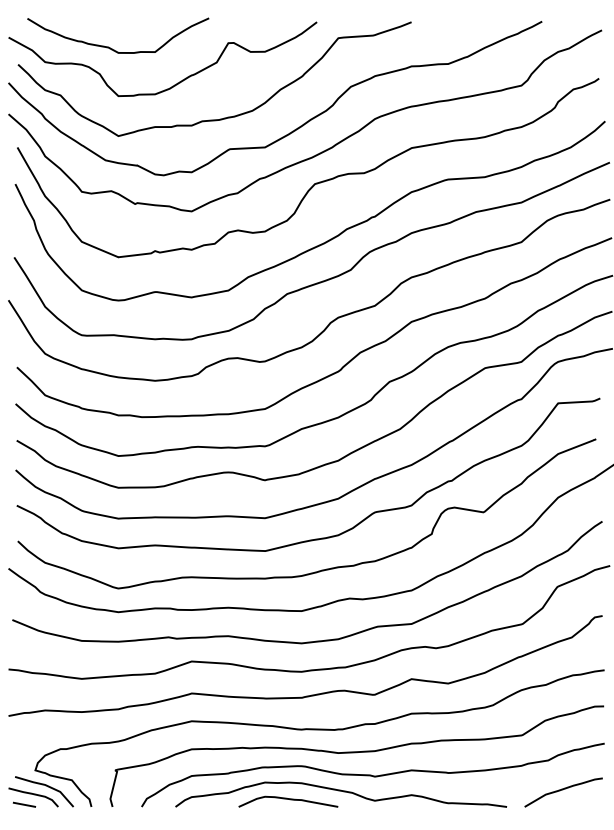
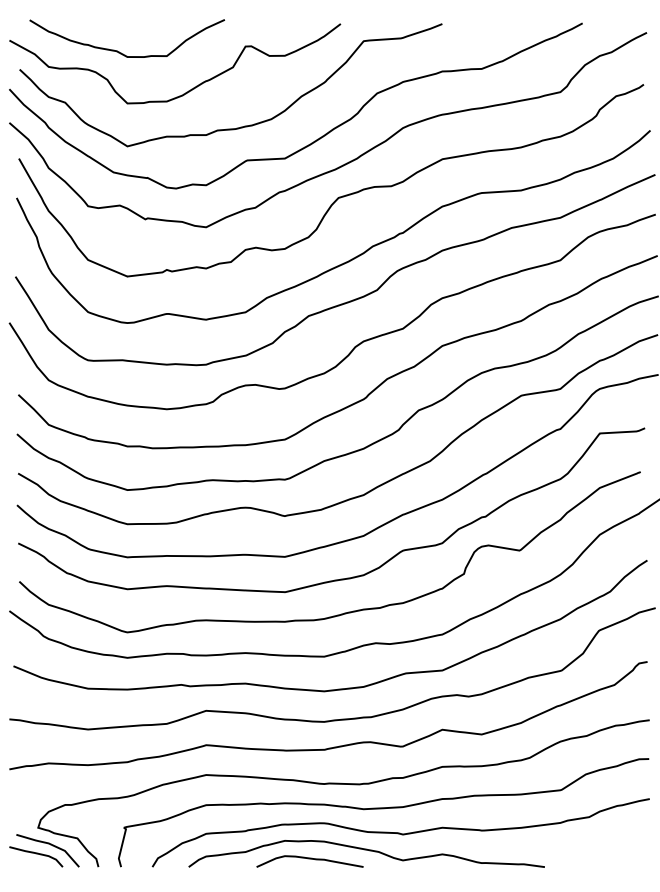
curve: (563, 790) -> (605, 849), removed
line: (24, 804) -> (26, 864), removed

